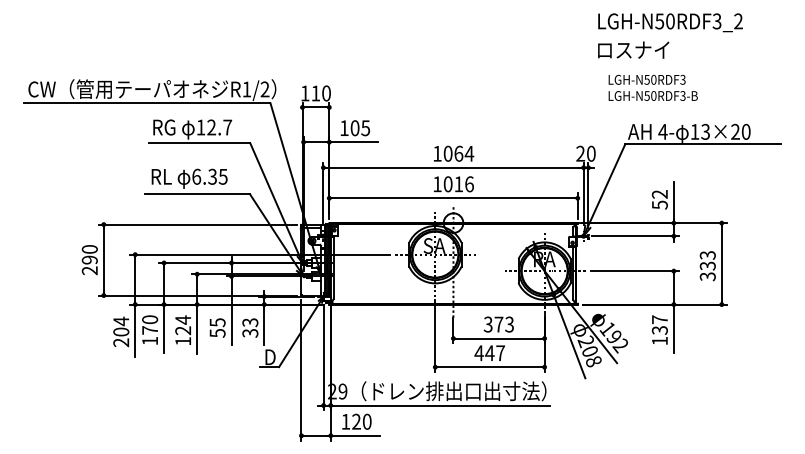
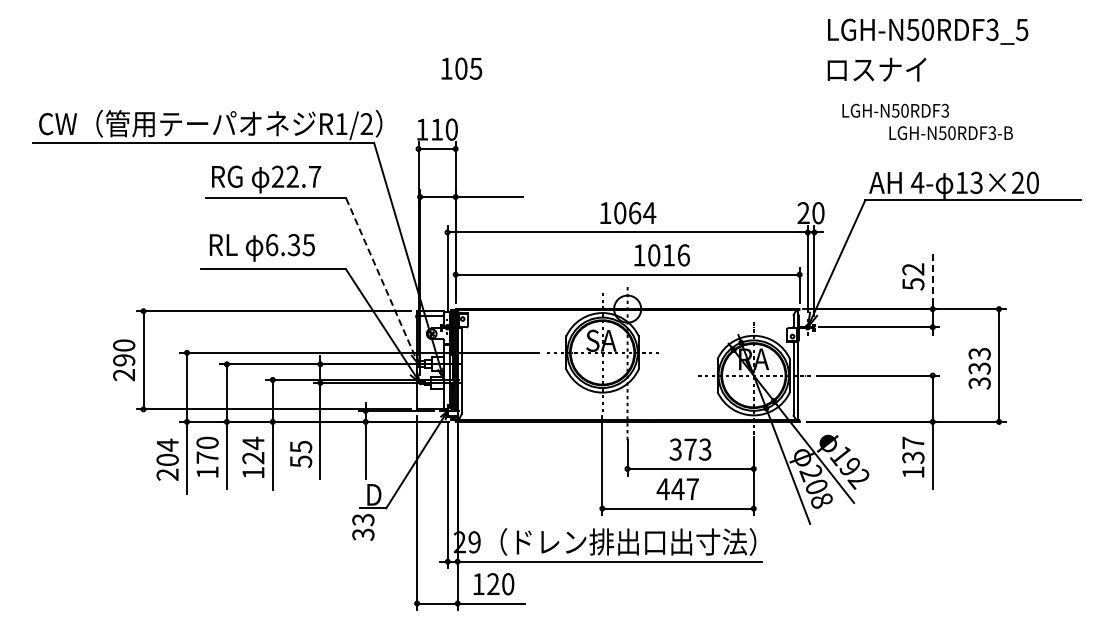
text: (738, 21) -> (1021, 29), LGH-N50RDF3_2 -> LGH-N50RDF3_5
text: (652, 96) -> (950, 133), moved
text: (201, 127) -> (278, 176), 12.7 -> 22.7
text: (355, 128) -> (461, 68), moved
text: (453, 184) -> (661, 255), moved
line: (673, 200) -> (932, 278), solid -> dashed
line: (276, 203) -> (382, 281), solid -> dashed
text: (250, 328) -> (363, 527), moved

